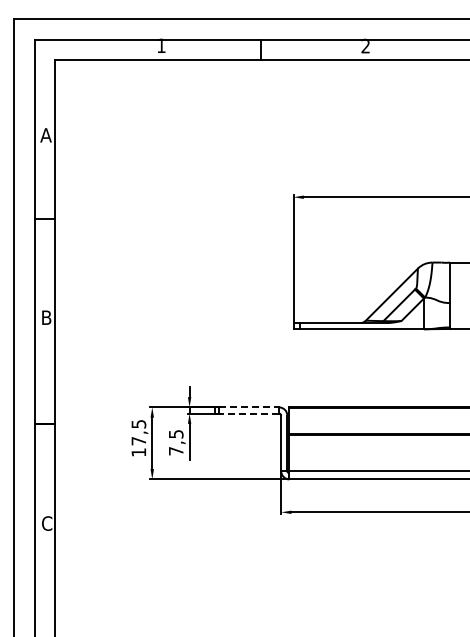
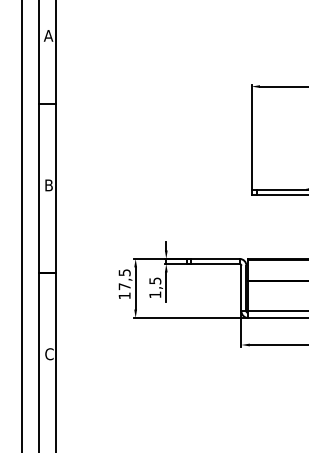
line: (249, 407) -> (215, 259), dashed -> solid
line: (249, 413) -> (215, 263), dashed -> solid
text: (176, 451) -> (155, 295), 7,5 -> 1,5

